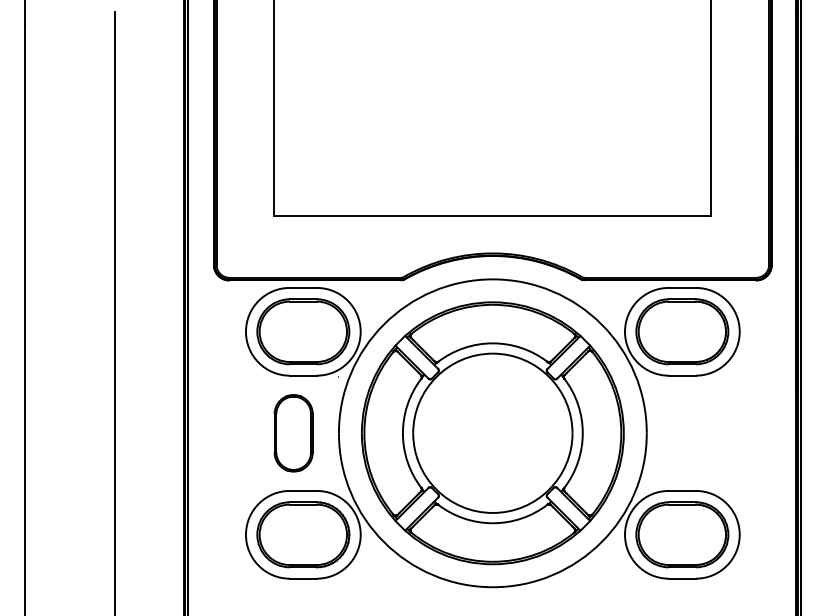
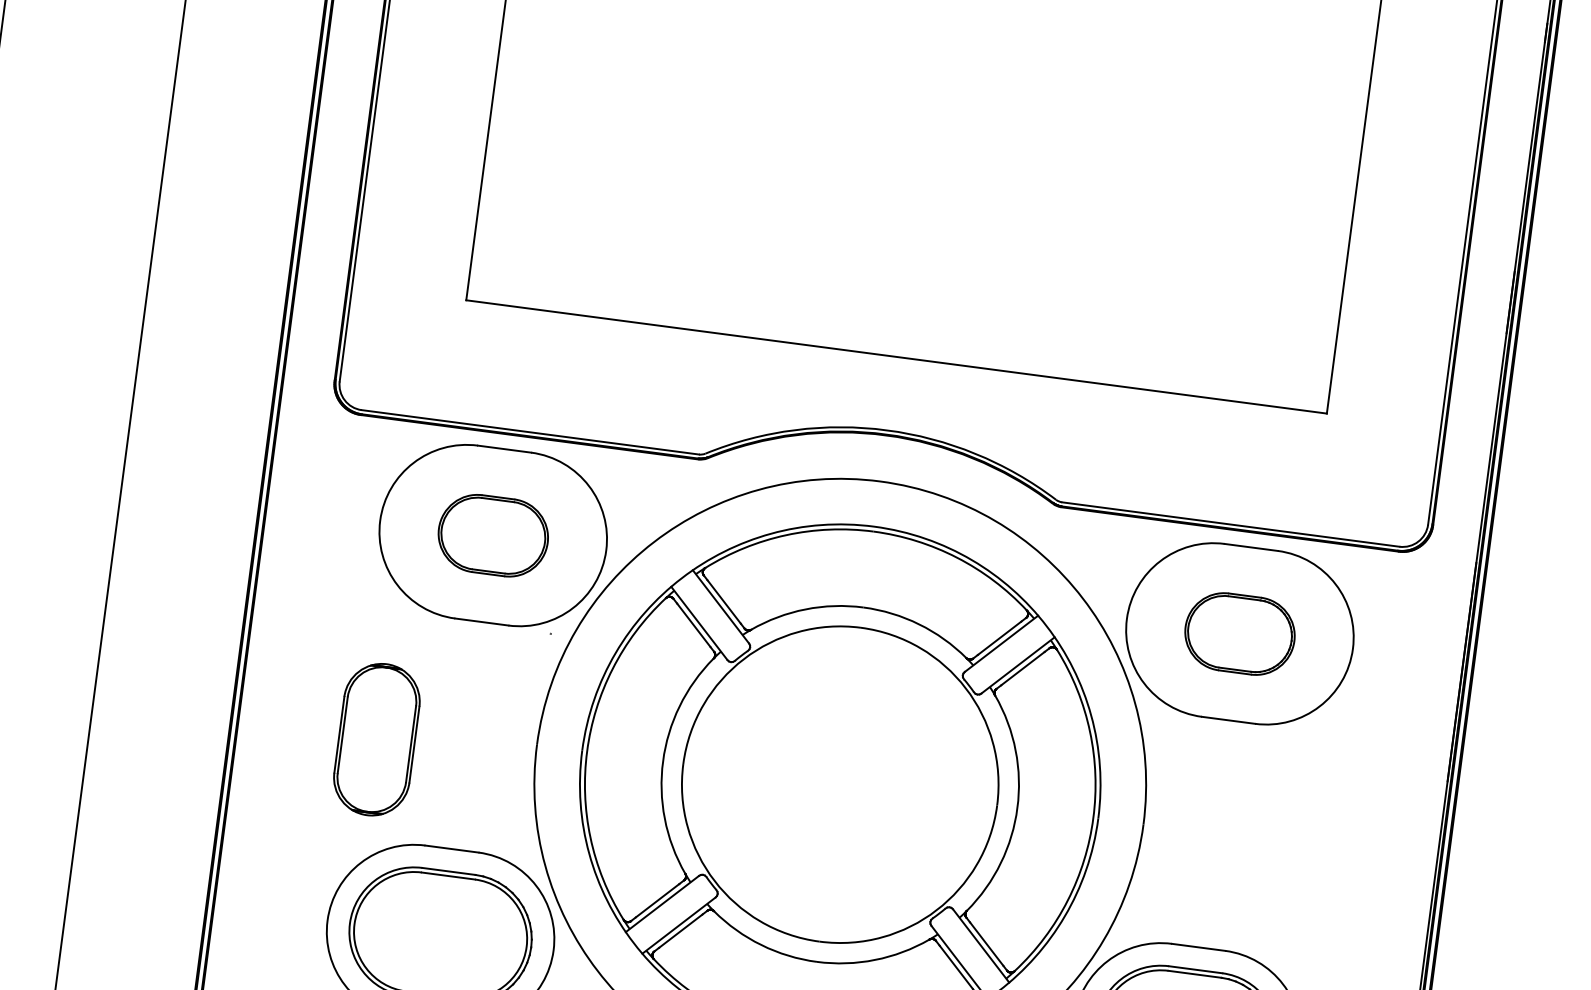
part: (303, 331) -> (493, 535), size x0.6
part: (682, 331) -> (1240, 633), size x0.6
part: (293, 433) -> (376, 740), moved

